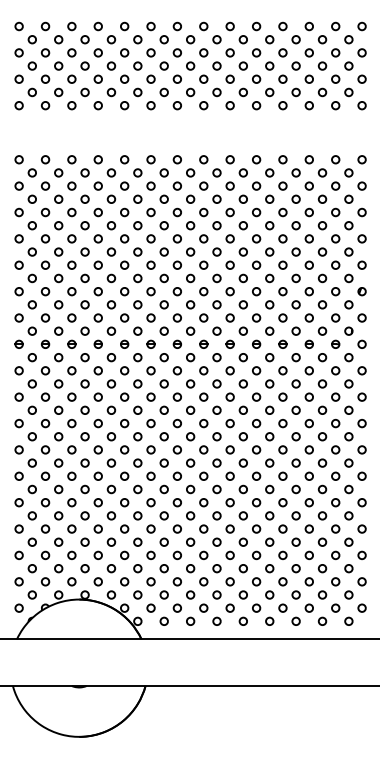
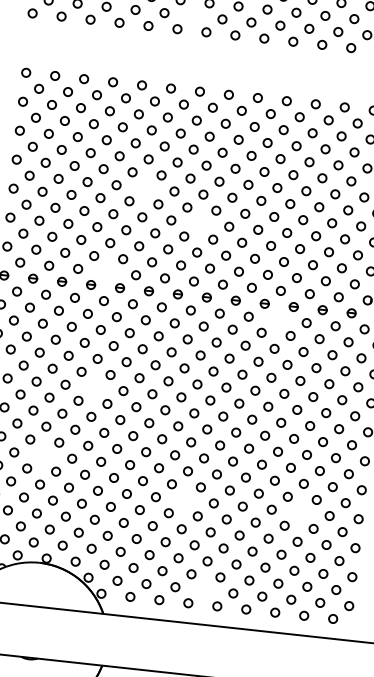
circle: (163, 92) -> (192, 16), removed
circle: (137, 251) -> (145, 187), removed
circle: (190, 278) -> (200, 223), removed
circle: (111, 330) -> (107, 271), removed
circle: (269, 357) -> (277, 319), removed
circle: (111, 436) -> (94, 387), removed
circle: (71, 502) -> (42, 455), removed
circle: (203, 528) -> (184, 499), removed
circle: (308, 528) -> (299, 512), removed
circle: (229, 607) -> (203, 589), removed

